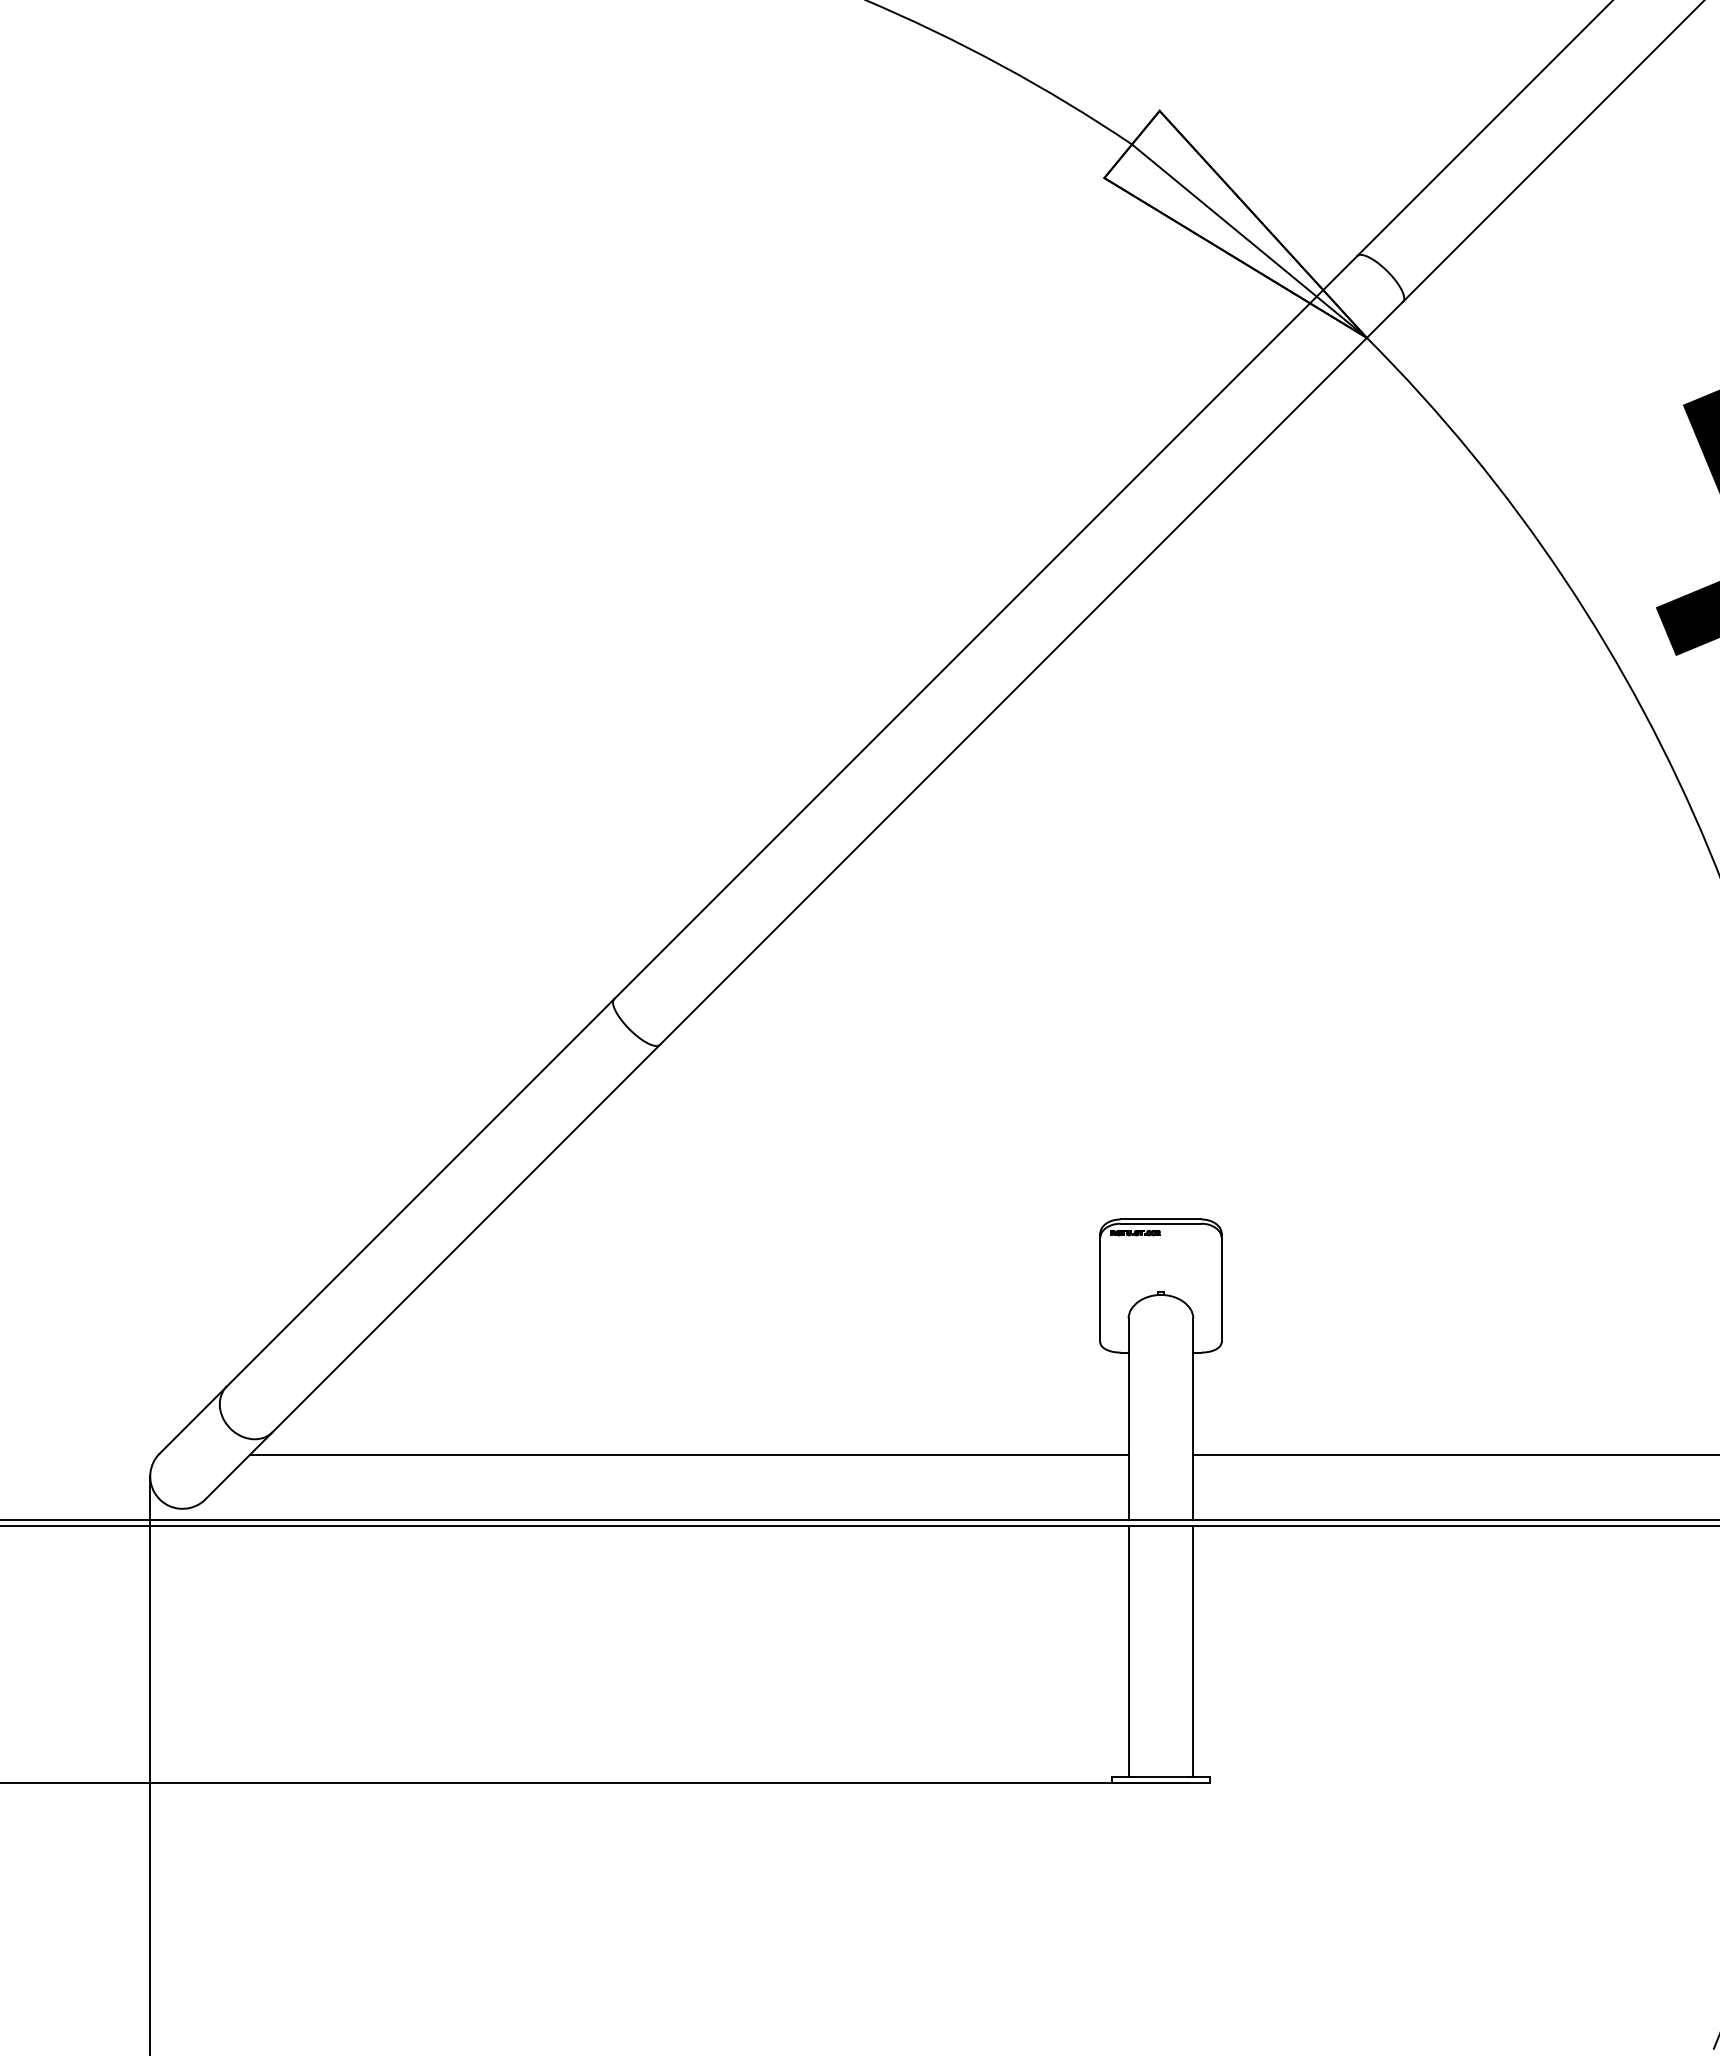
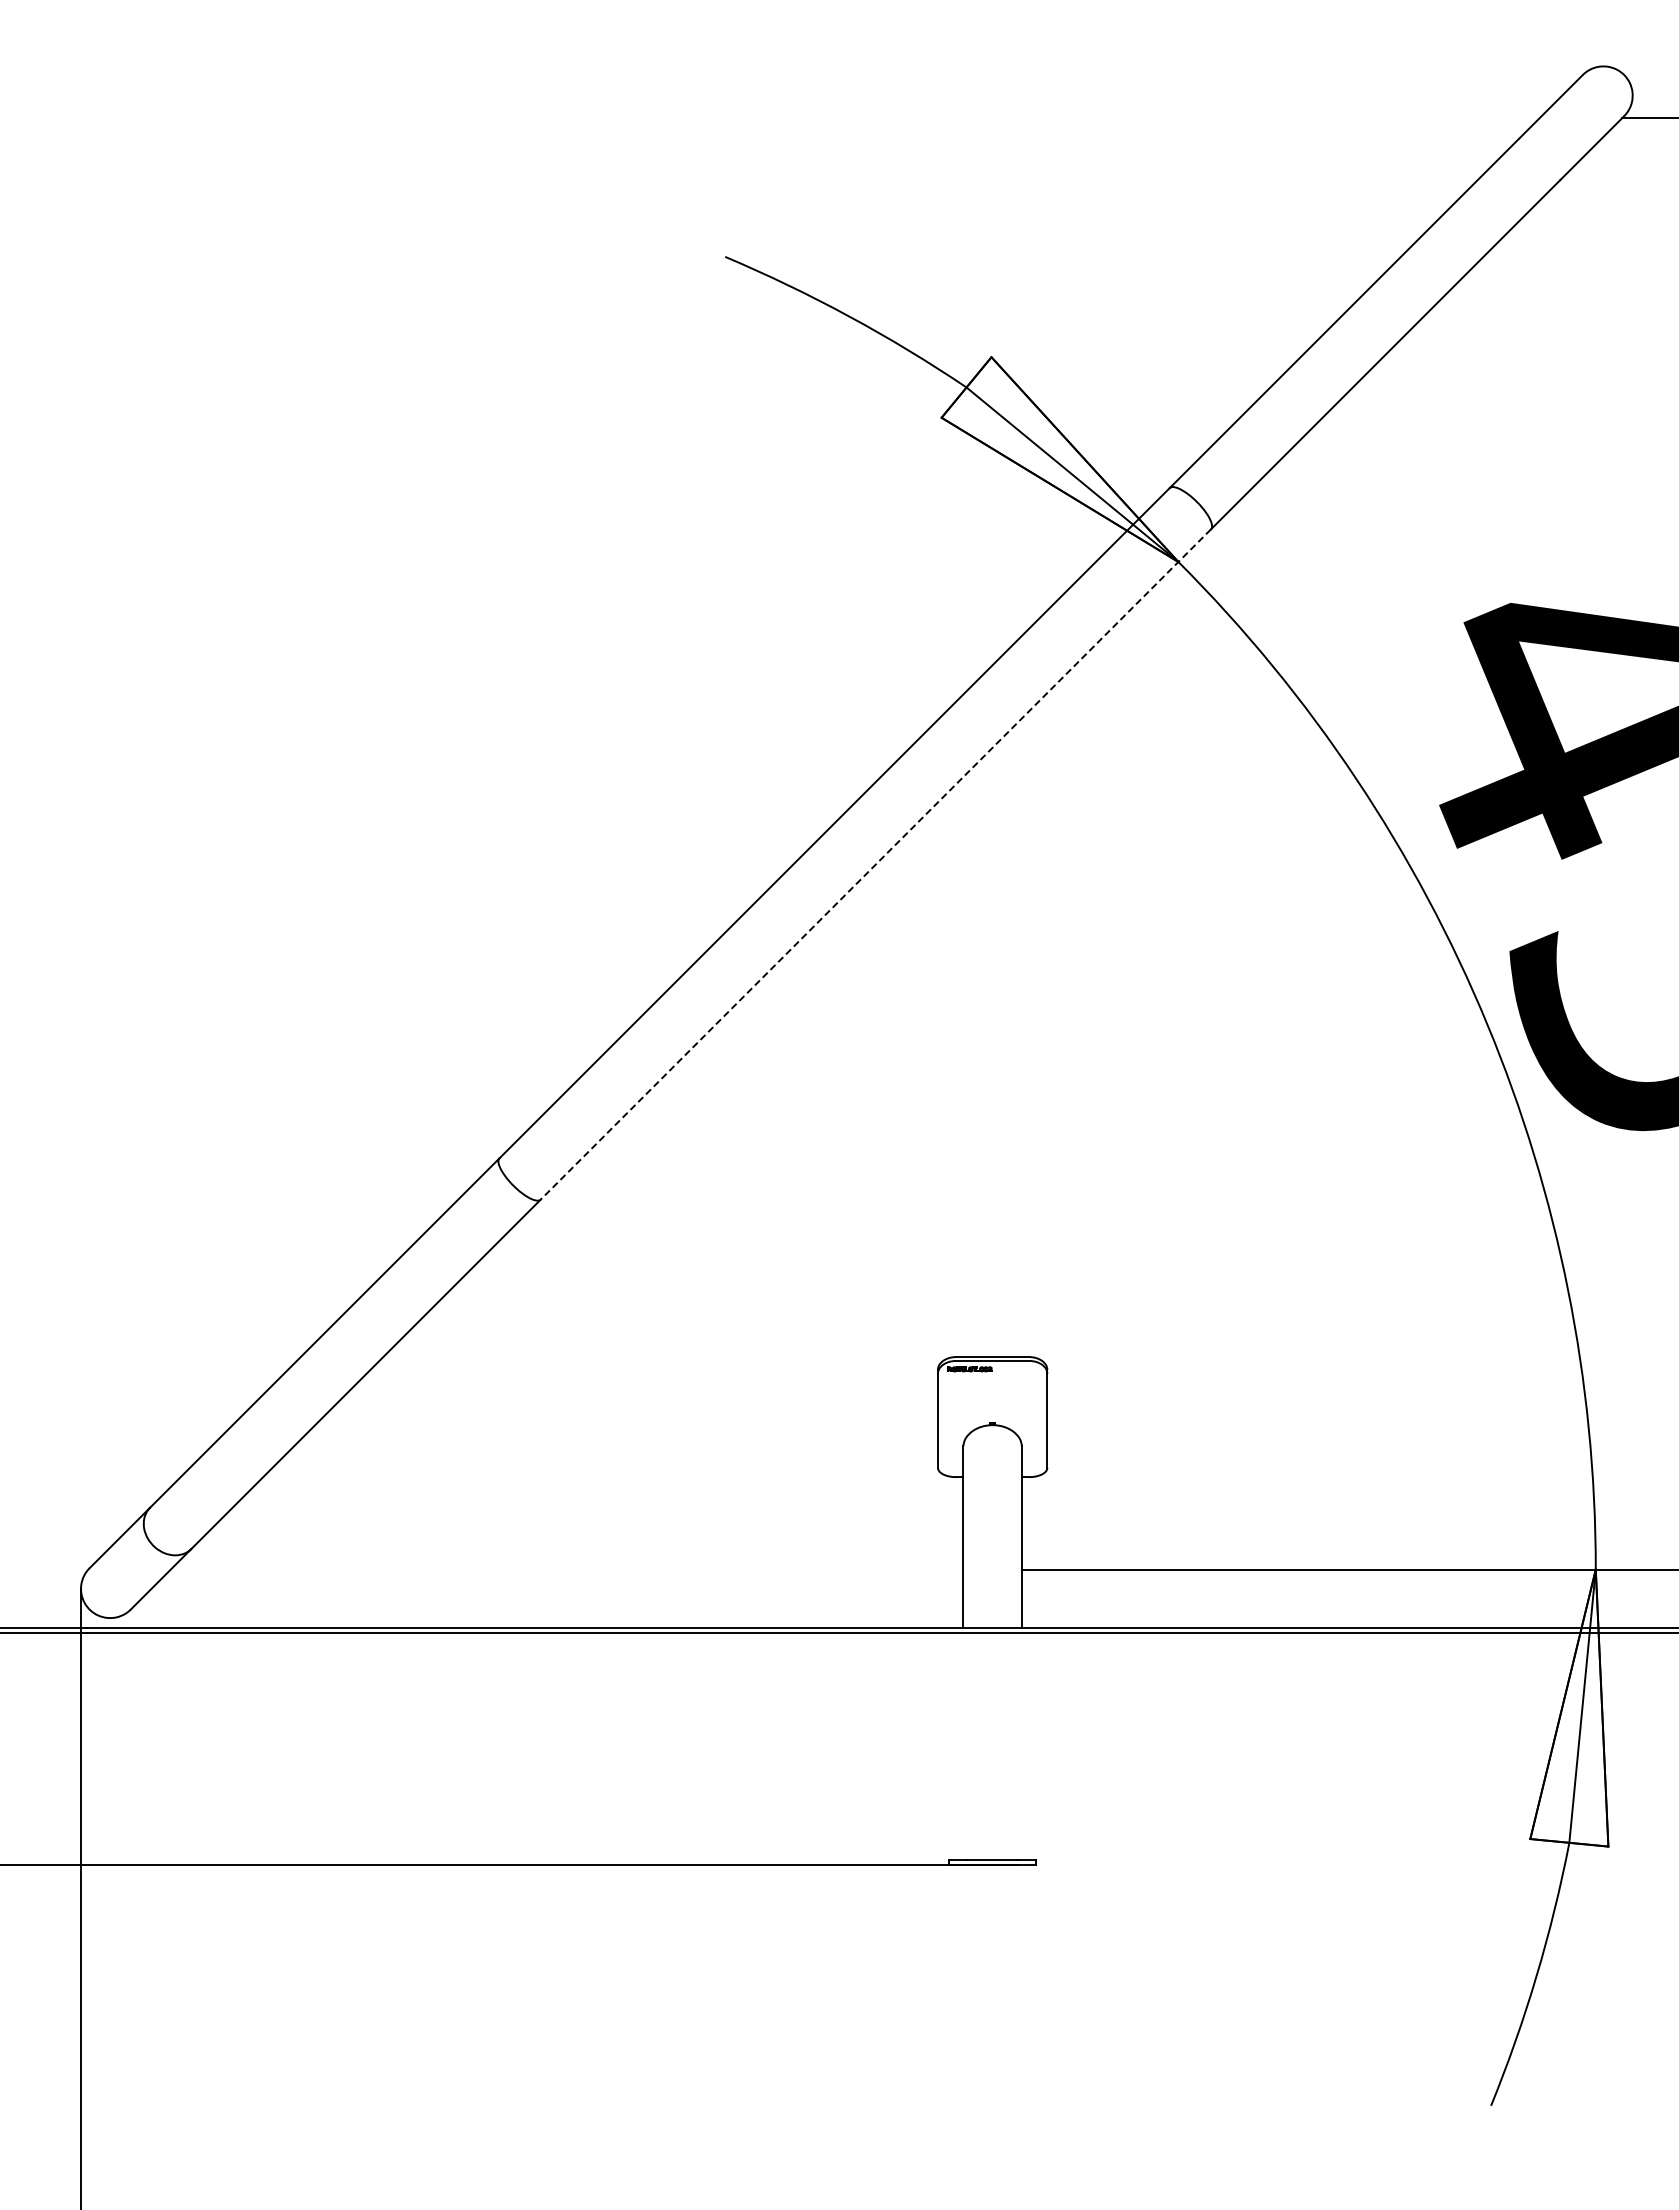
line: (1031, 673) -> (875, 864), solid -> dashed
line: (688, 1454) -> (566, 1569), removed
line: (1128, 1651) -> (963, 1746), removed
line: (1192, 1651) -> (1021, 1746), removed

